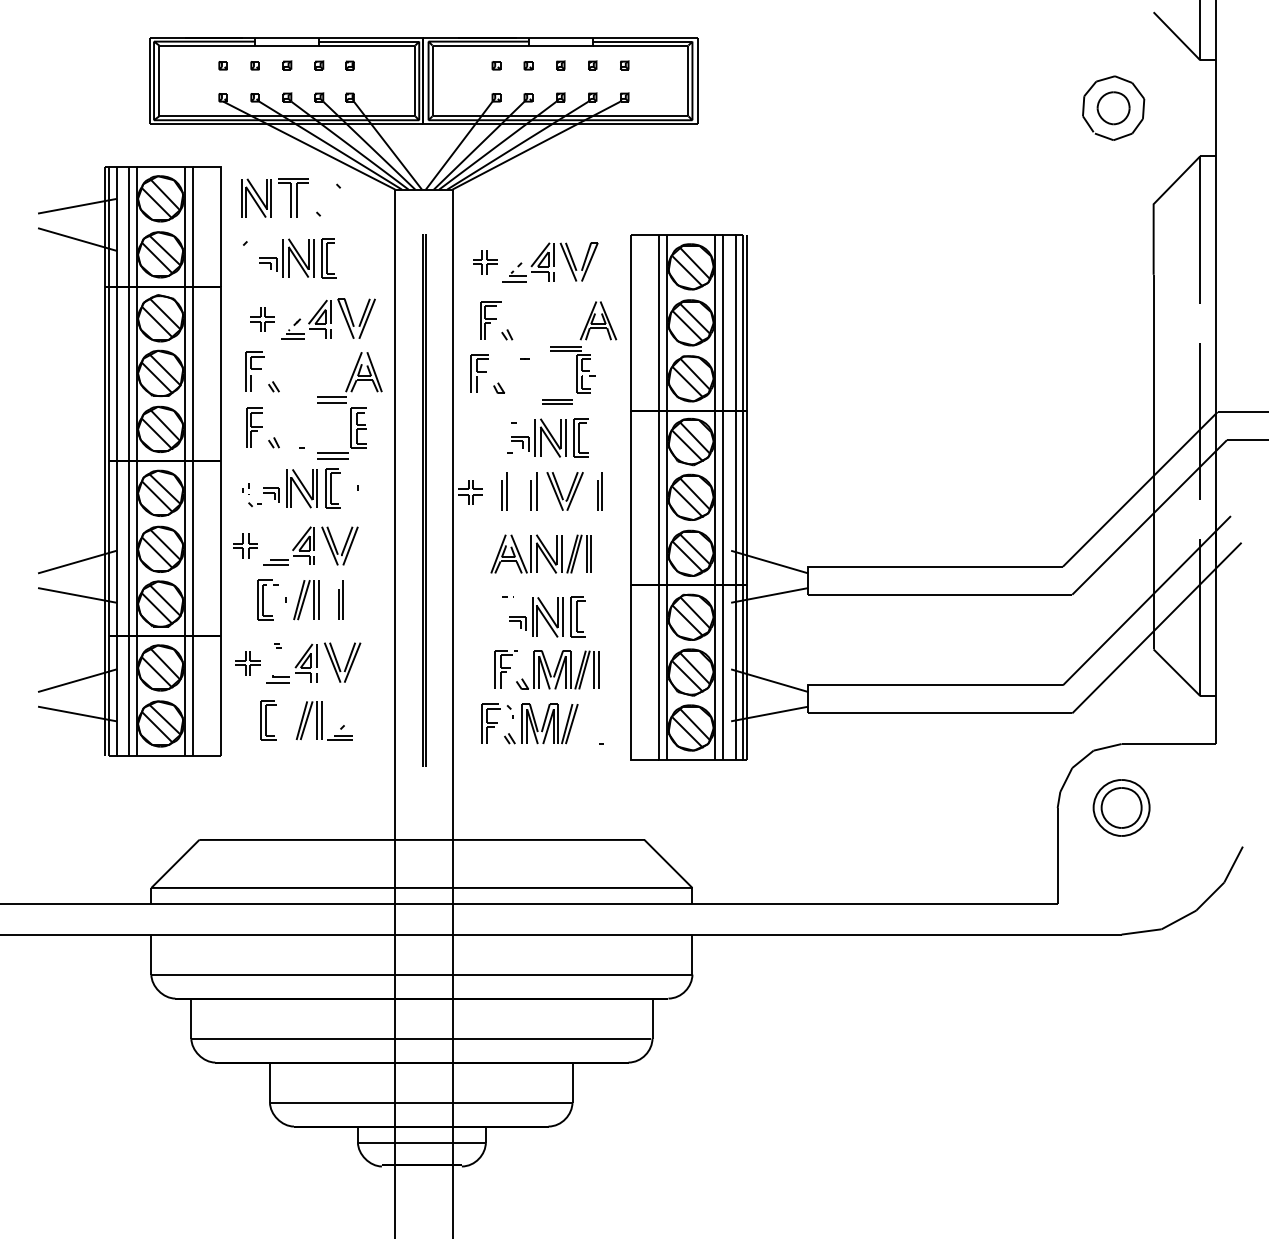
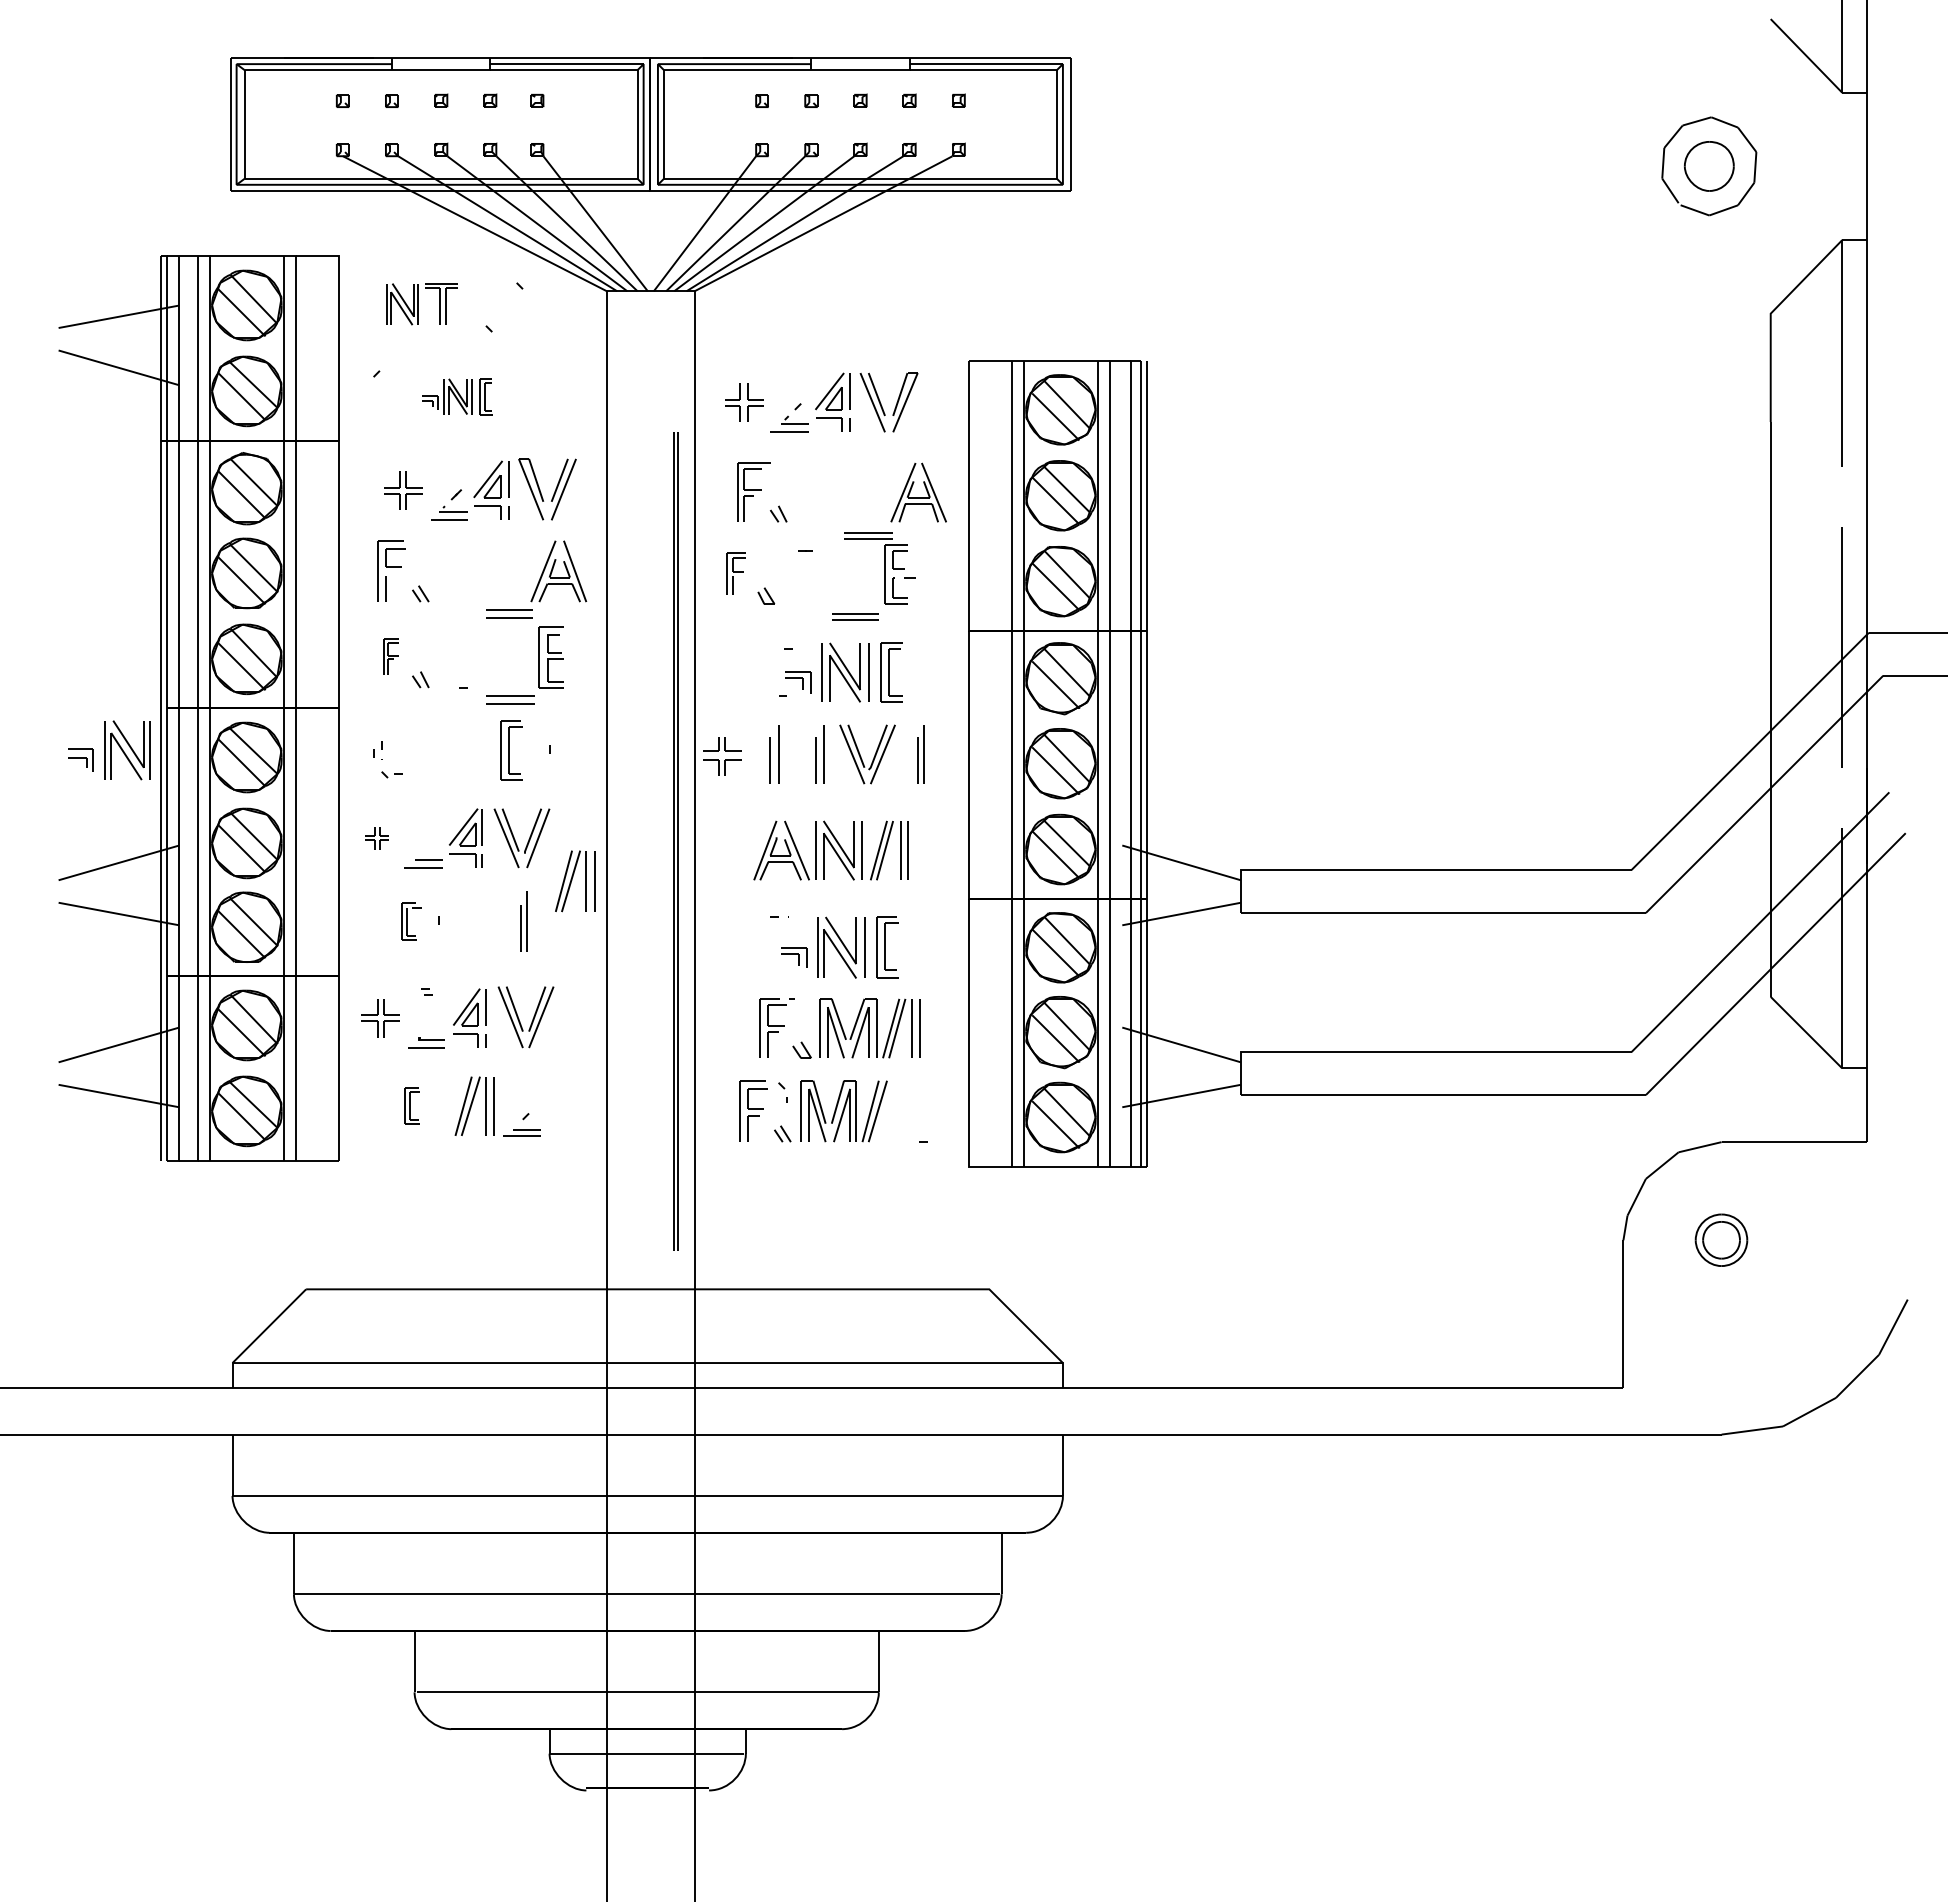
part: (274, 197) -> (421, 303), size x0.7
part: (297, 258) -> (456, 396), size x0.6
part: (479, 373) -> (736, 573), size x0.7
part: (254, 427) -> (390, 656), size x0.6
part: (290, 488) -> (109, 749), moved
line: (423, 500) -> (674, 842), moved
part: (245, 545) -> (377, 837), size x0.6
part: (267, 599) -> (410, 920), size x0.6
part: (306, 600) -> (574, 881), moved
part: (268, 720) -> (412, 1106), size x0.6
part: (1121, 807) -> (1721, 1239), size x0.6

